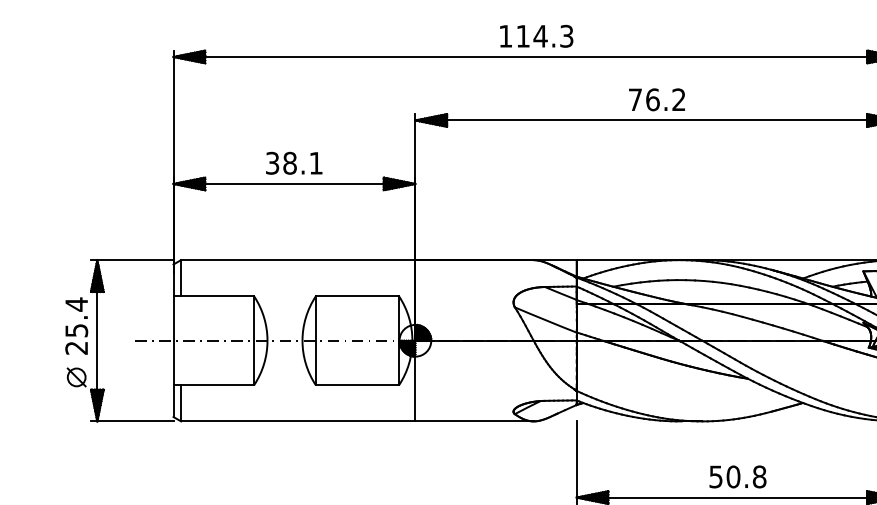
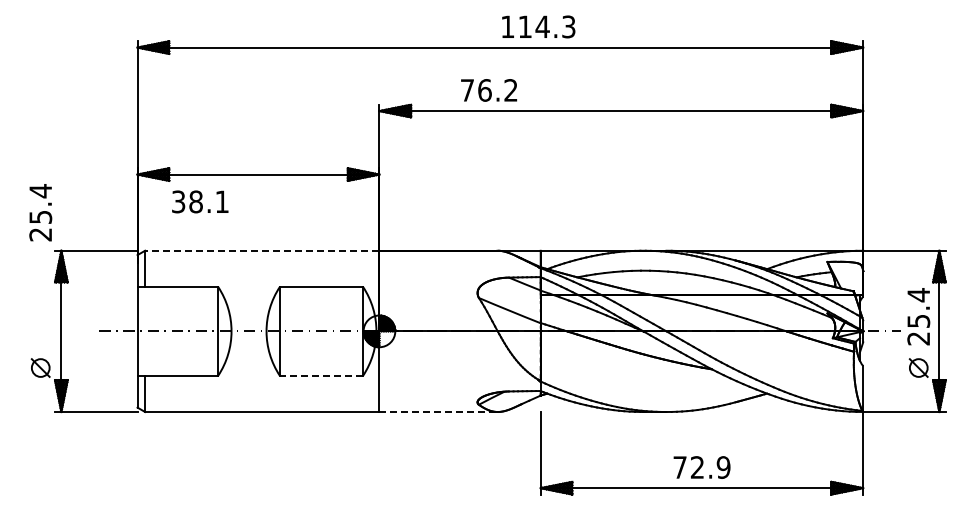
text: (536, 35) -> (538, 26), moved
text: (657, 99) -> (489, 90), moved
text: (294, 162) -> (200, 201), moved
line: (297, 259) -> (261, 250), solid -> dashed
text: (76, 325) -> (40, 212), moved
line: (357, 384) -> (321, 375), solid -> dashed
line: (475, 421) -> (439, 412), solid -> dashed
text: (737, 476) -> (701, 467), 50.8 -> 72.9

